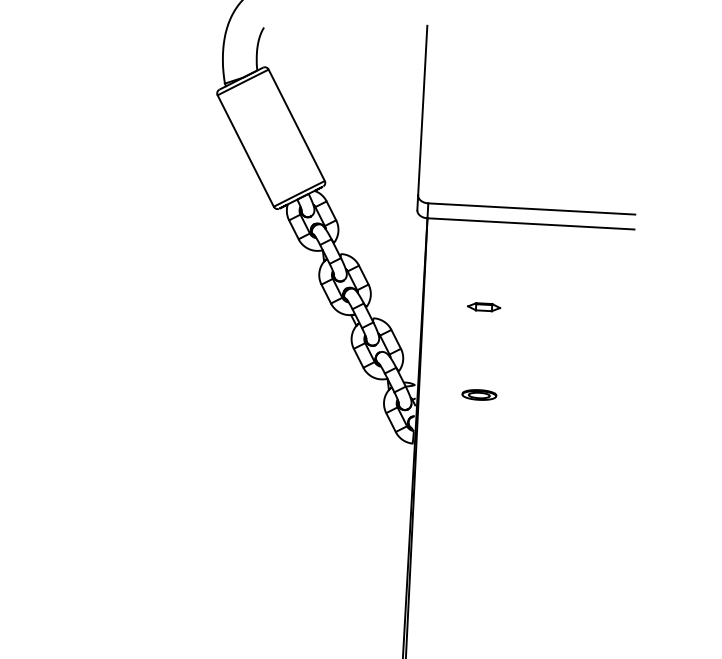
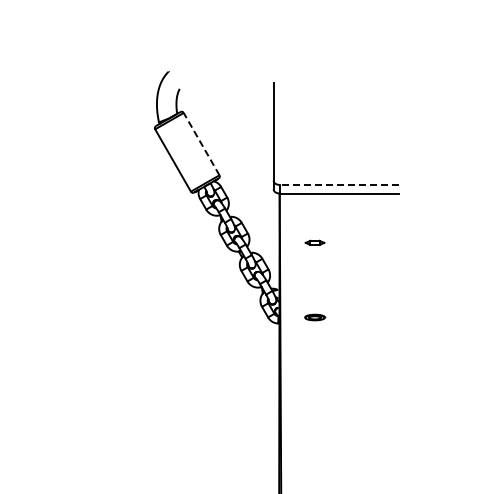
line: (296, 125) -> (201, 144), solid -> dashed
line: (532, 208) -> (339, 184), solid -> dashed
part: (480, 394) -> (315, 317), moved

